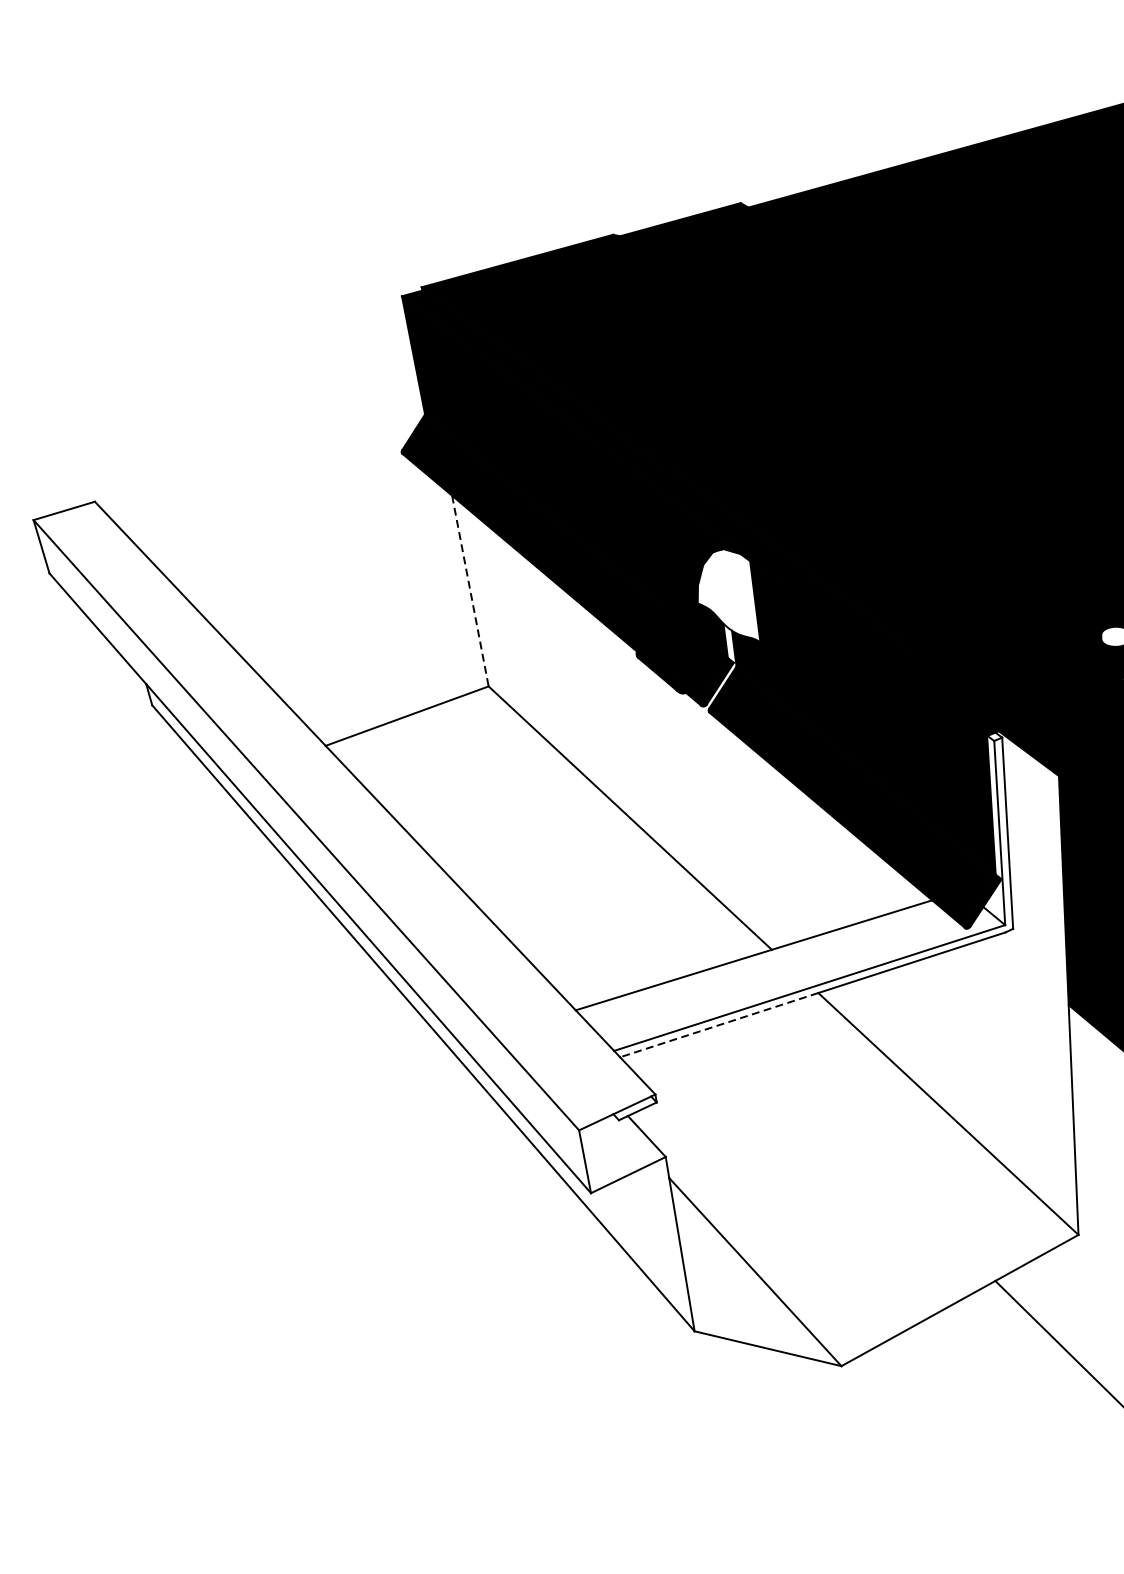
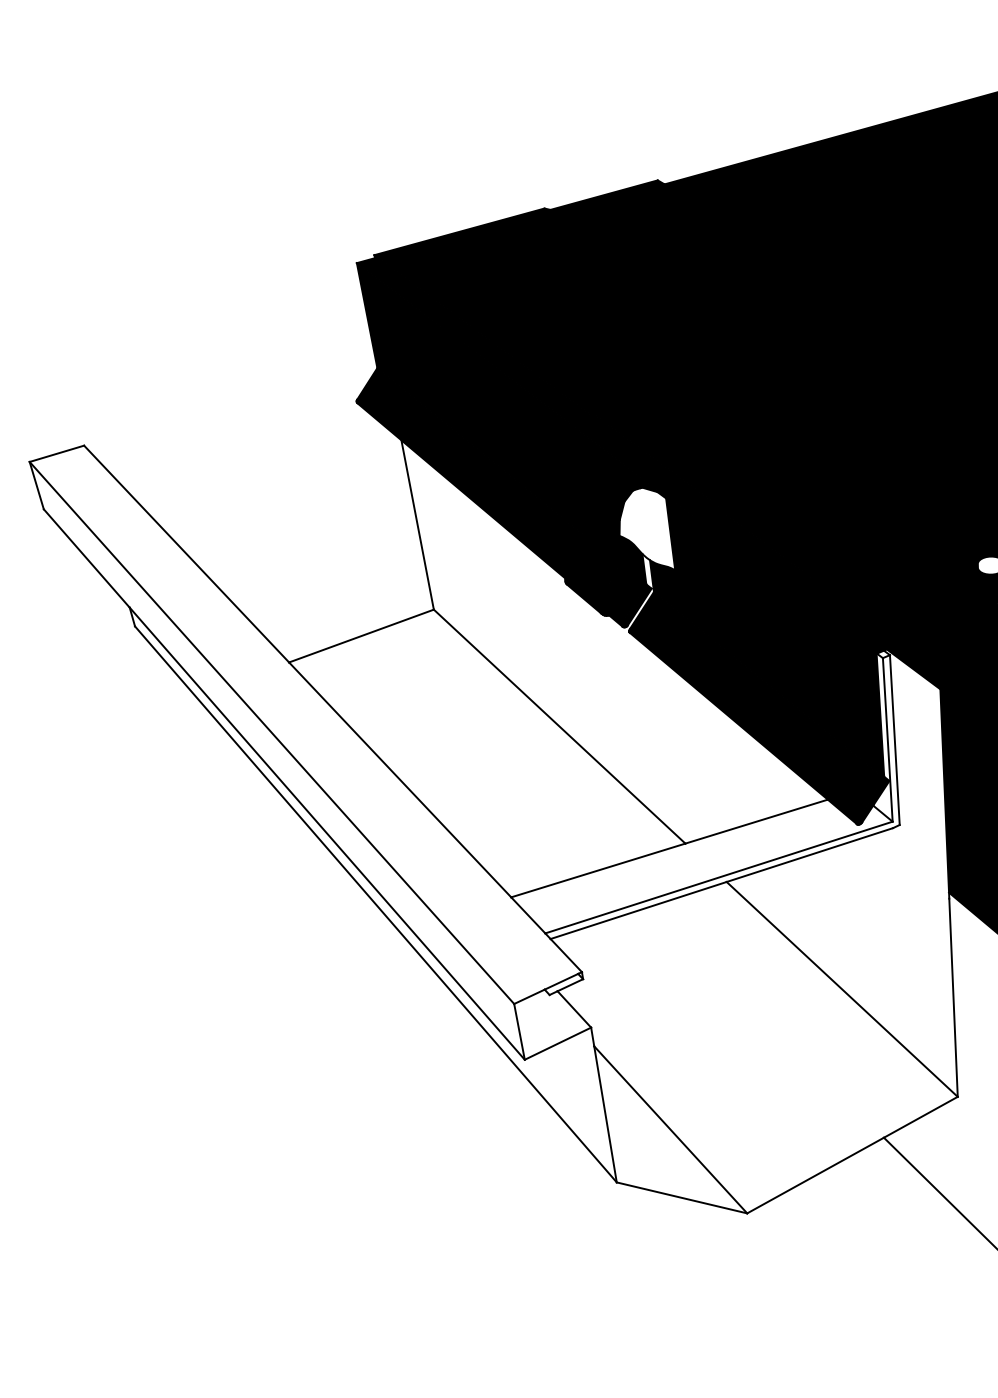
line: (470, 591) -> (417, 525), dashed -> solid
line: (719, 1025) -> (638, 910), dashed -> solid

